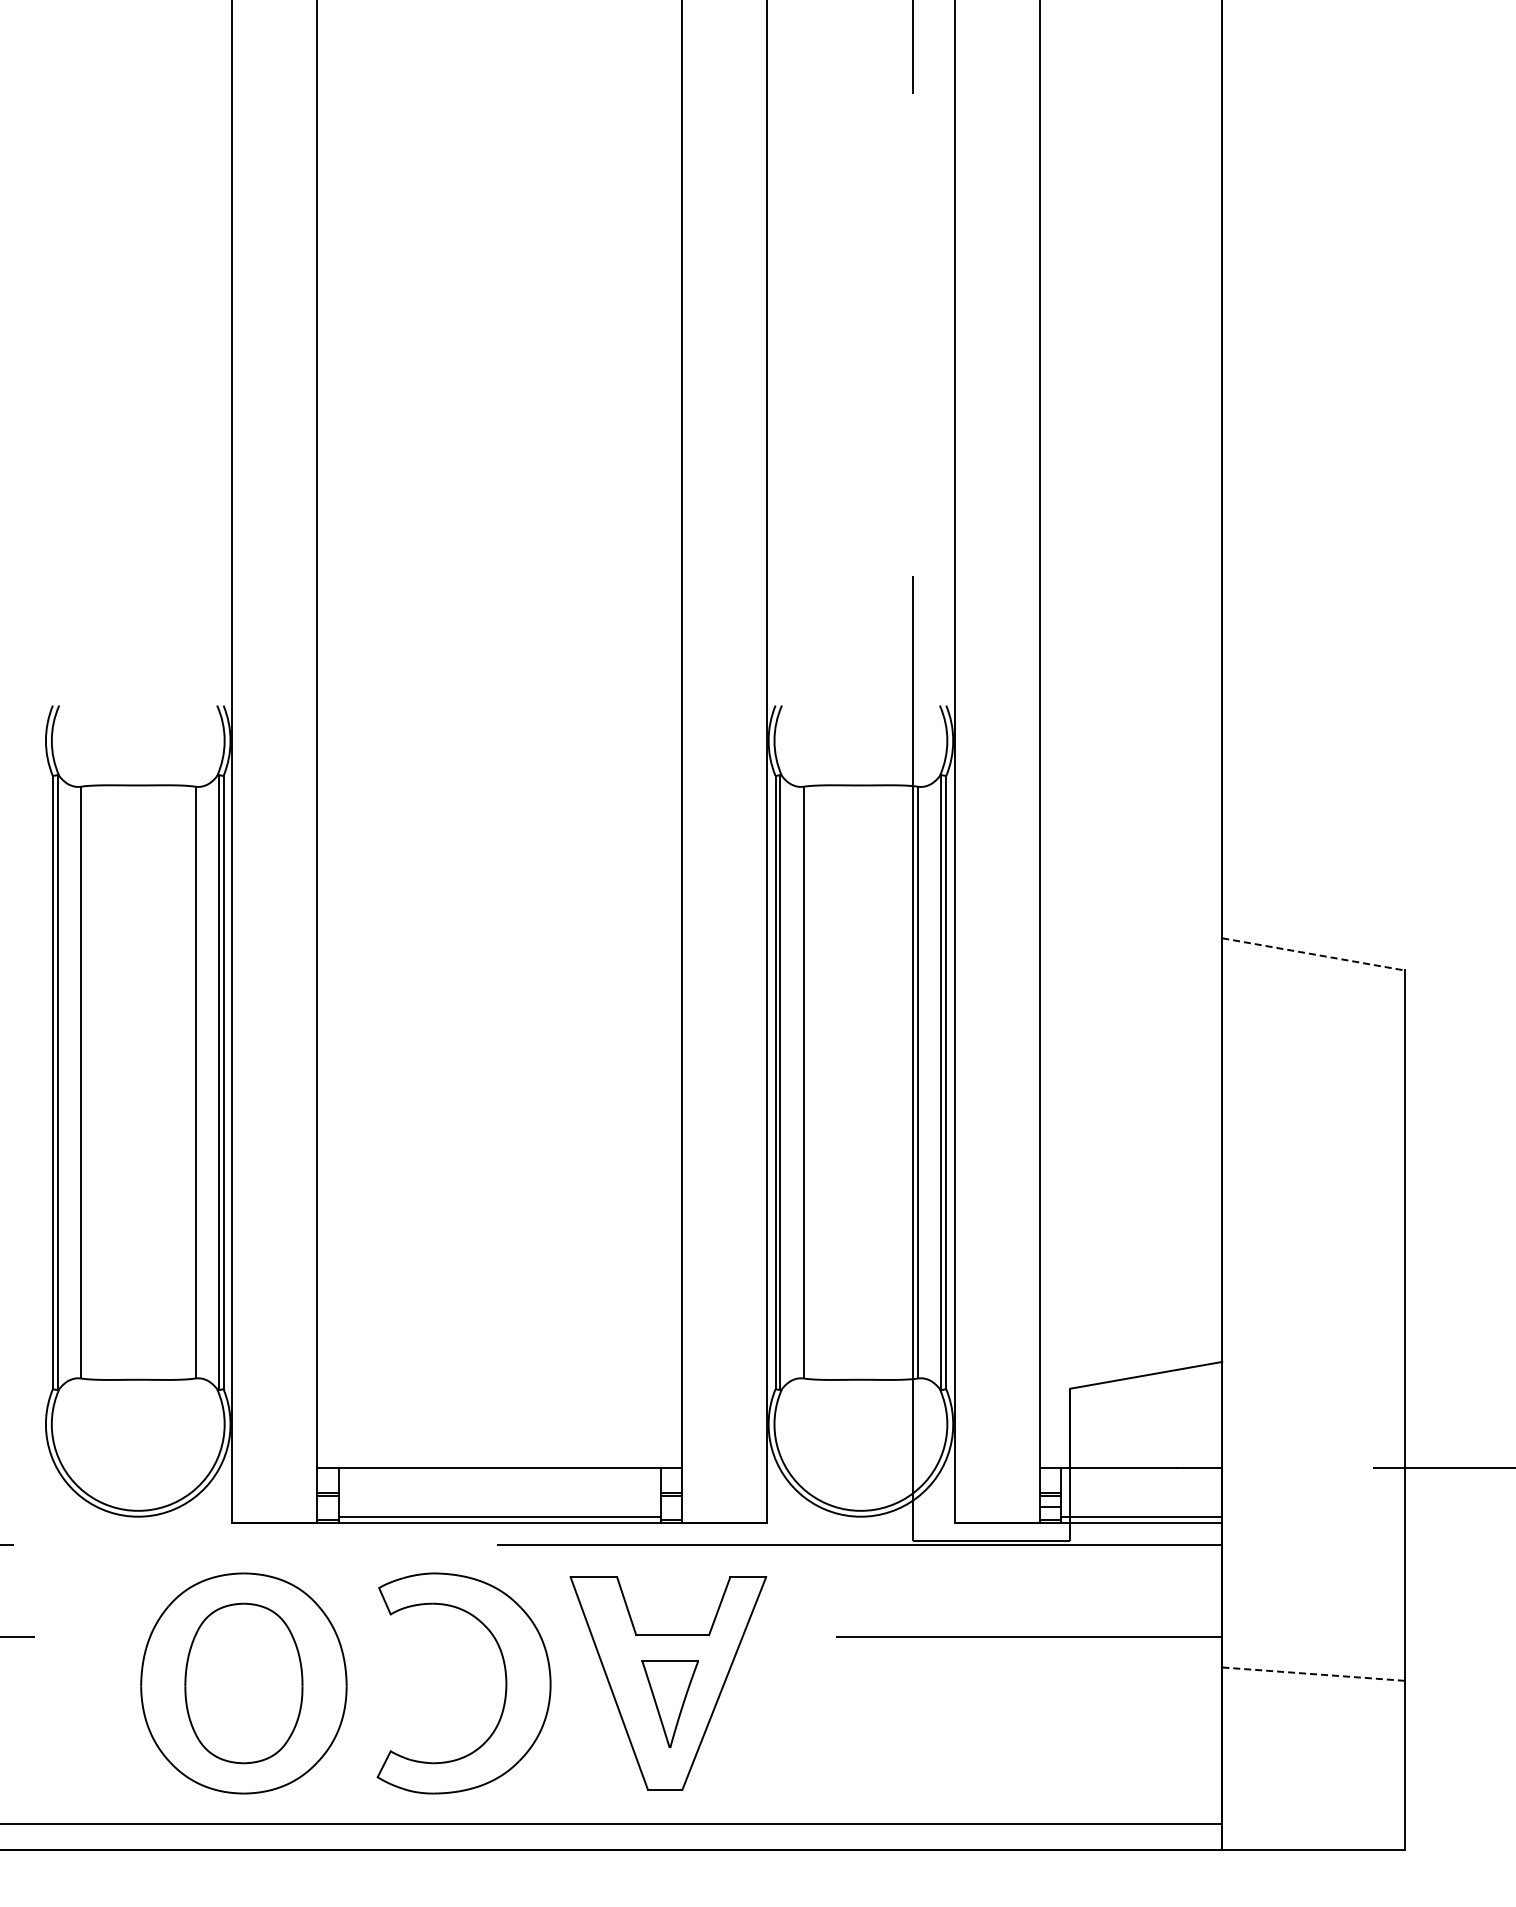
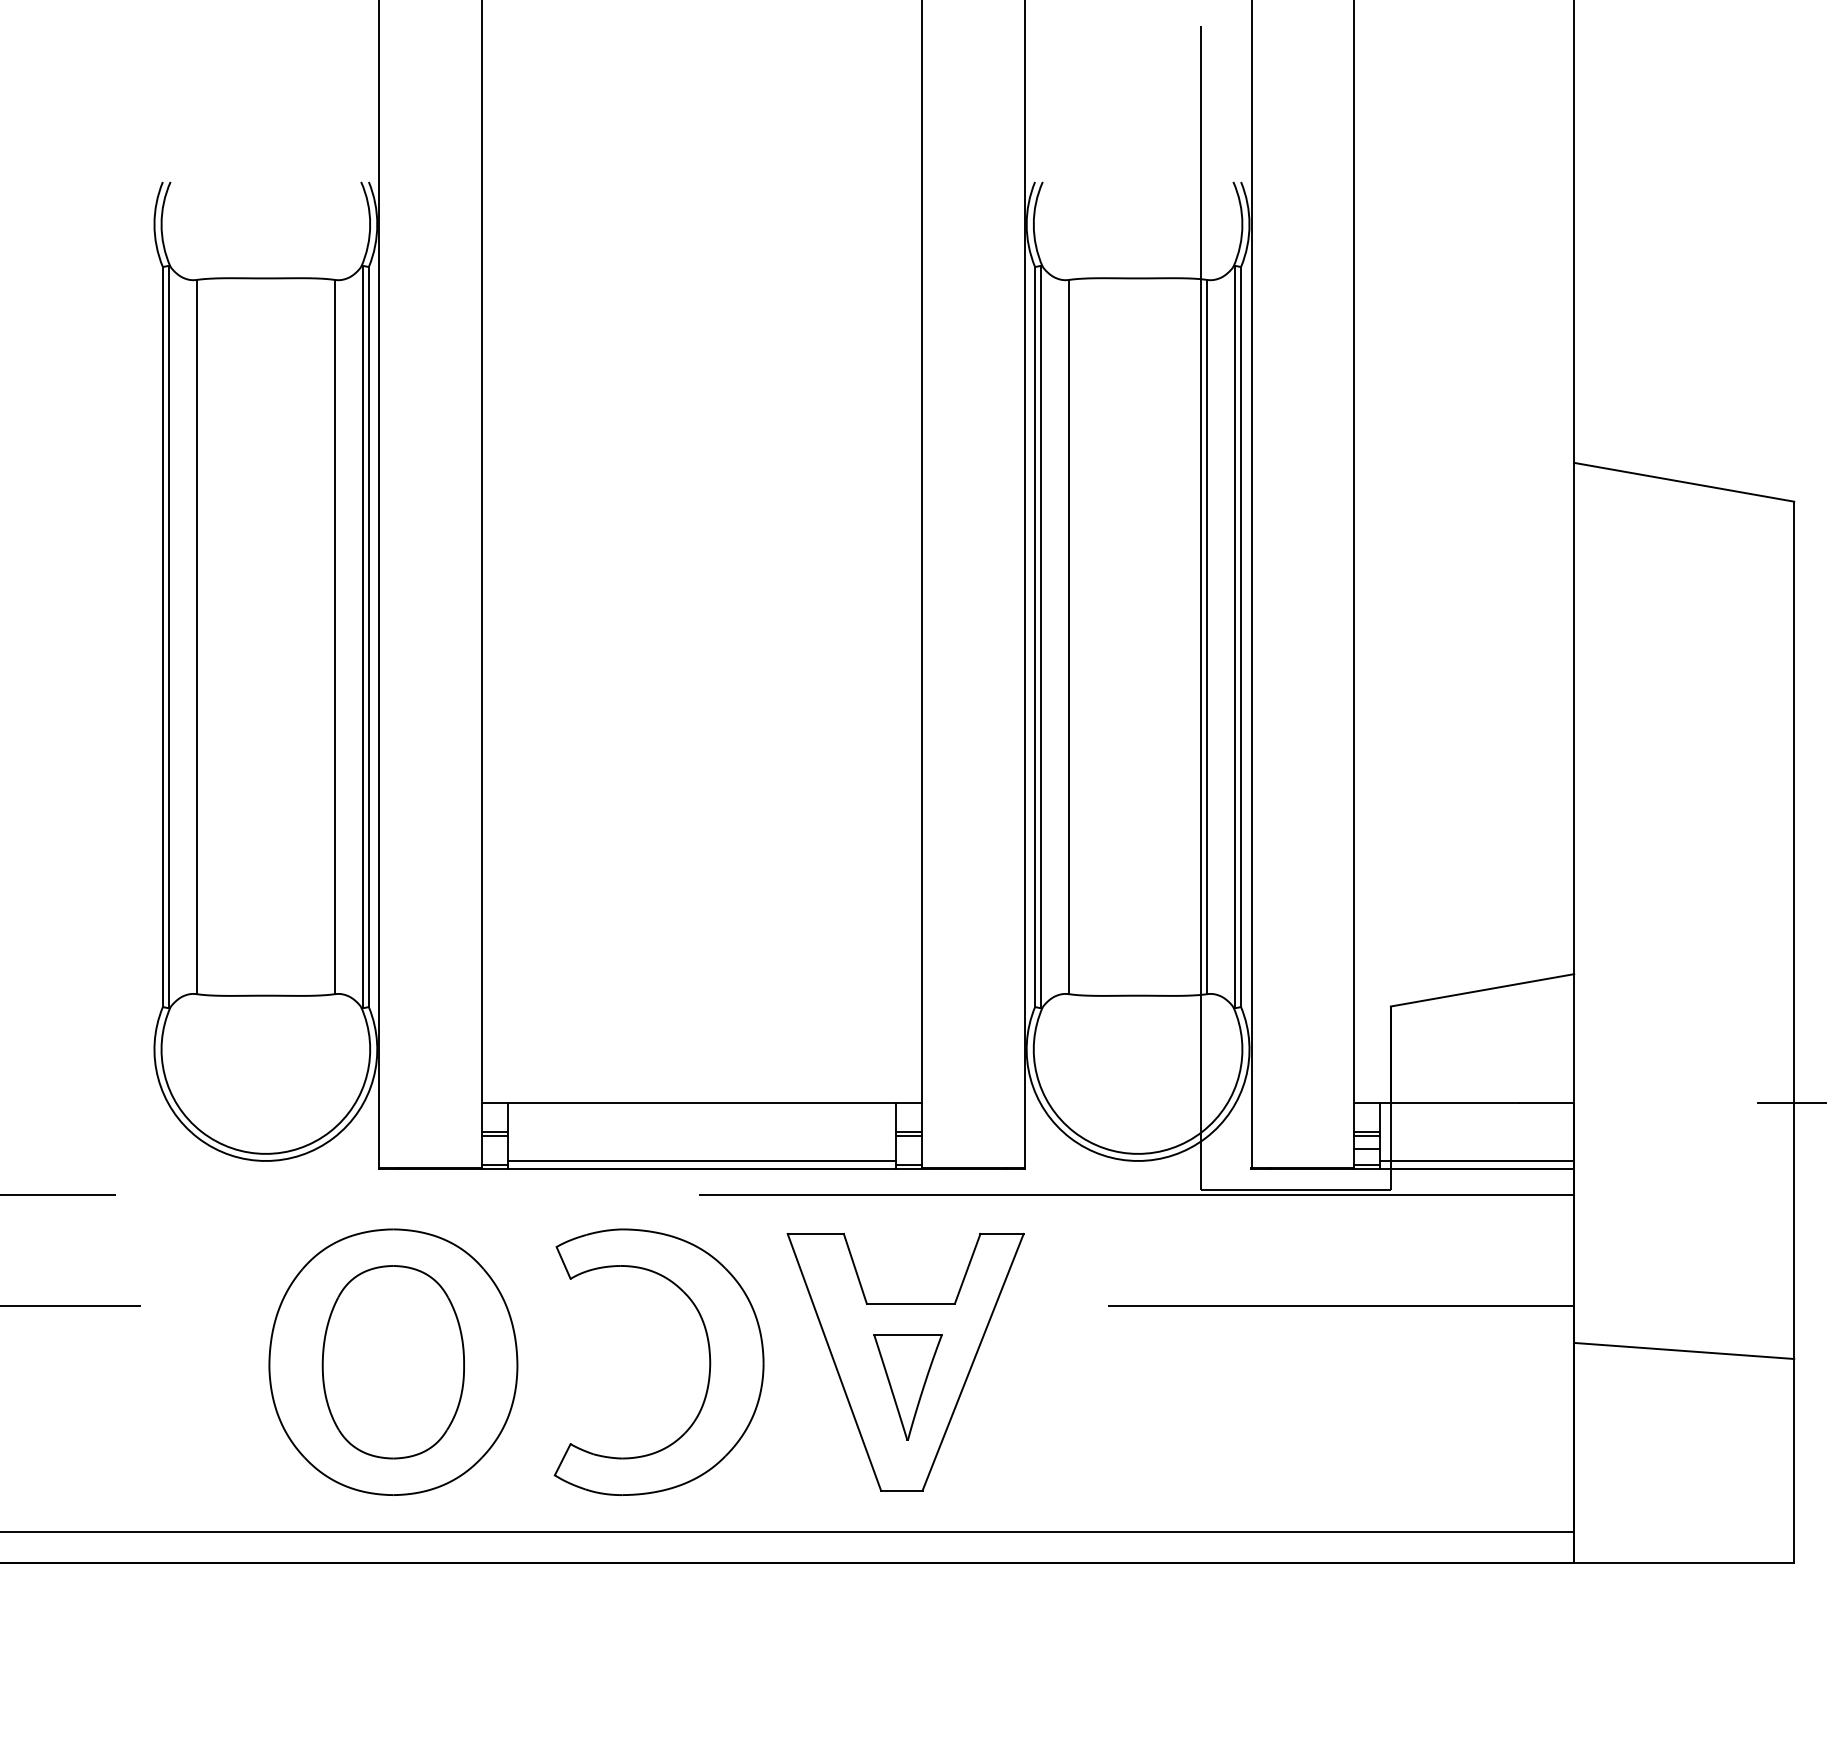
line: (1313, 954) -> (1684, 482), dashed -> solid
line: (1313, 1674) -> (1684, 1351), dashed -> solid

